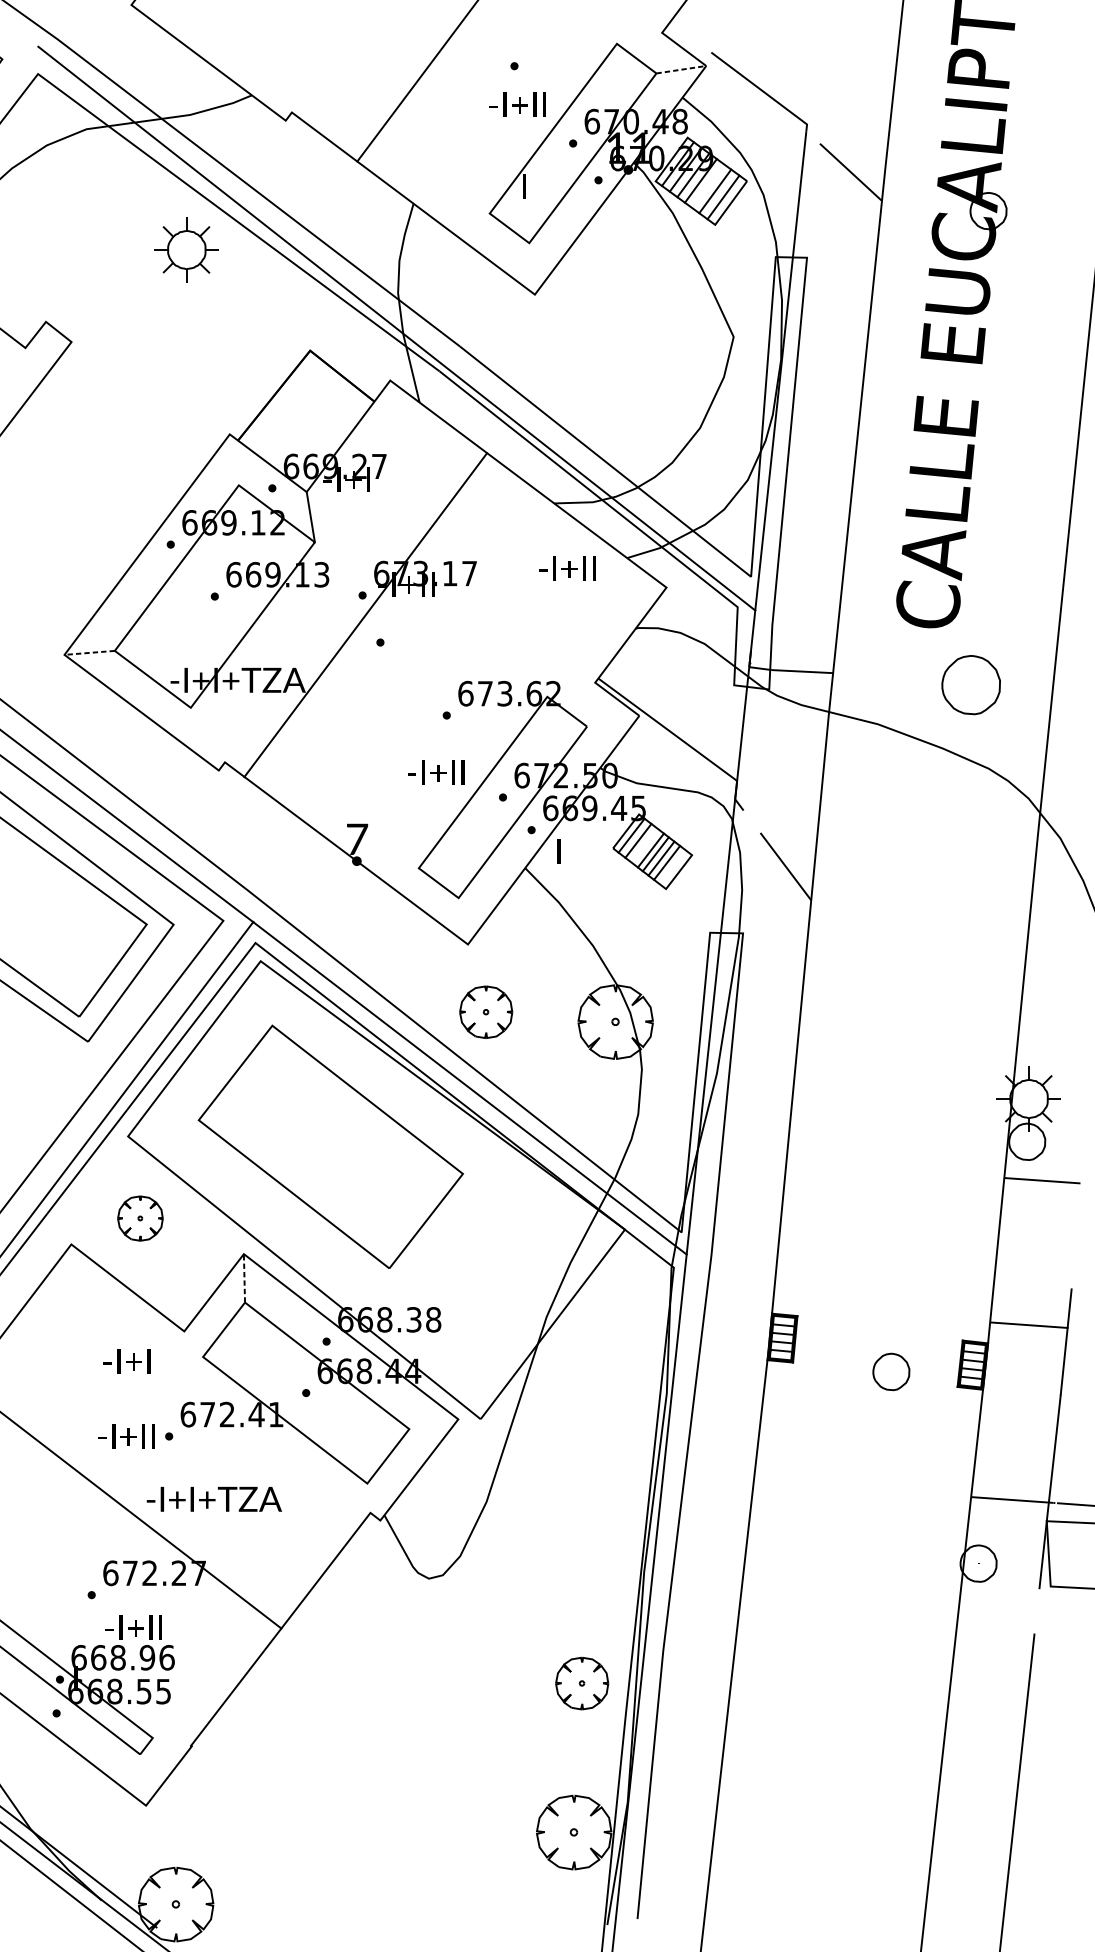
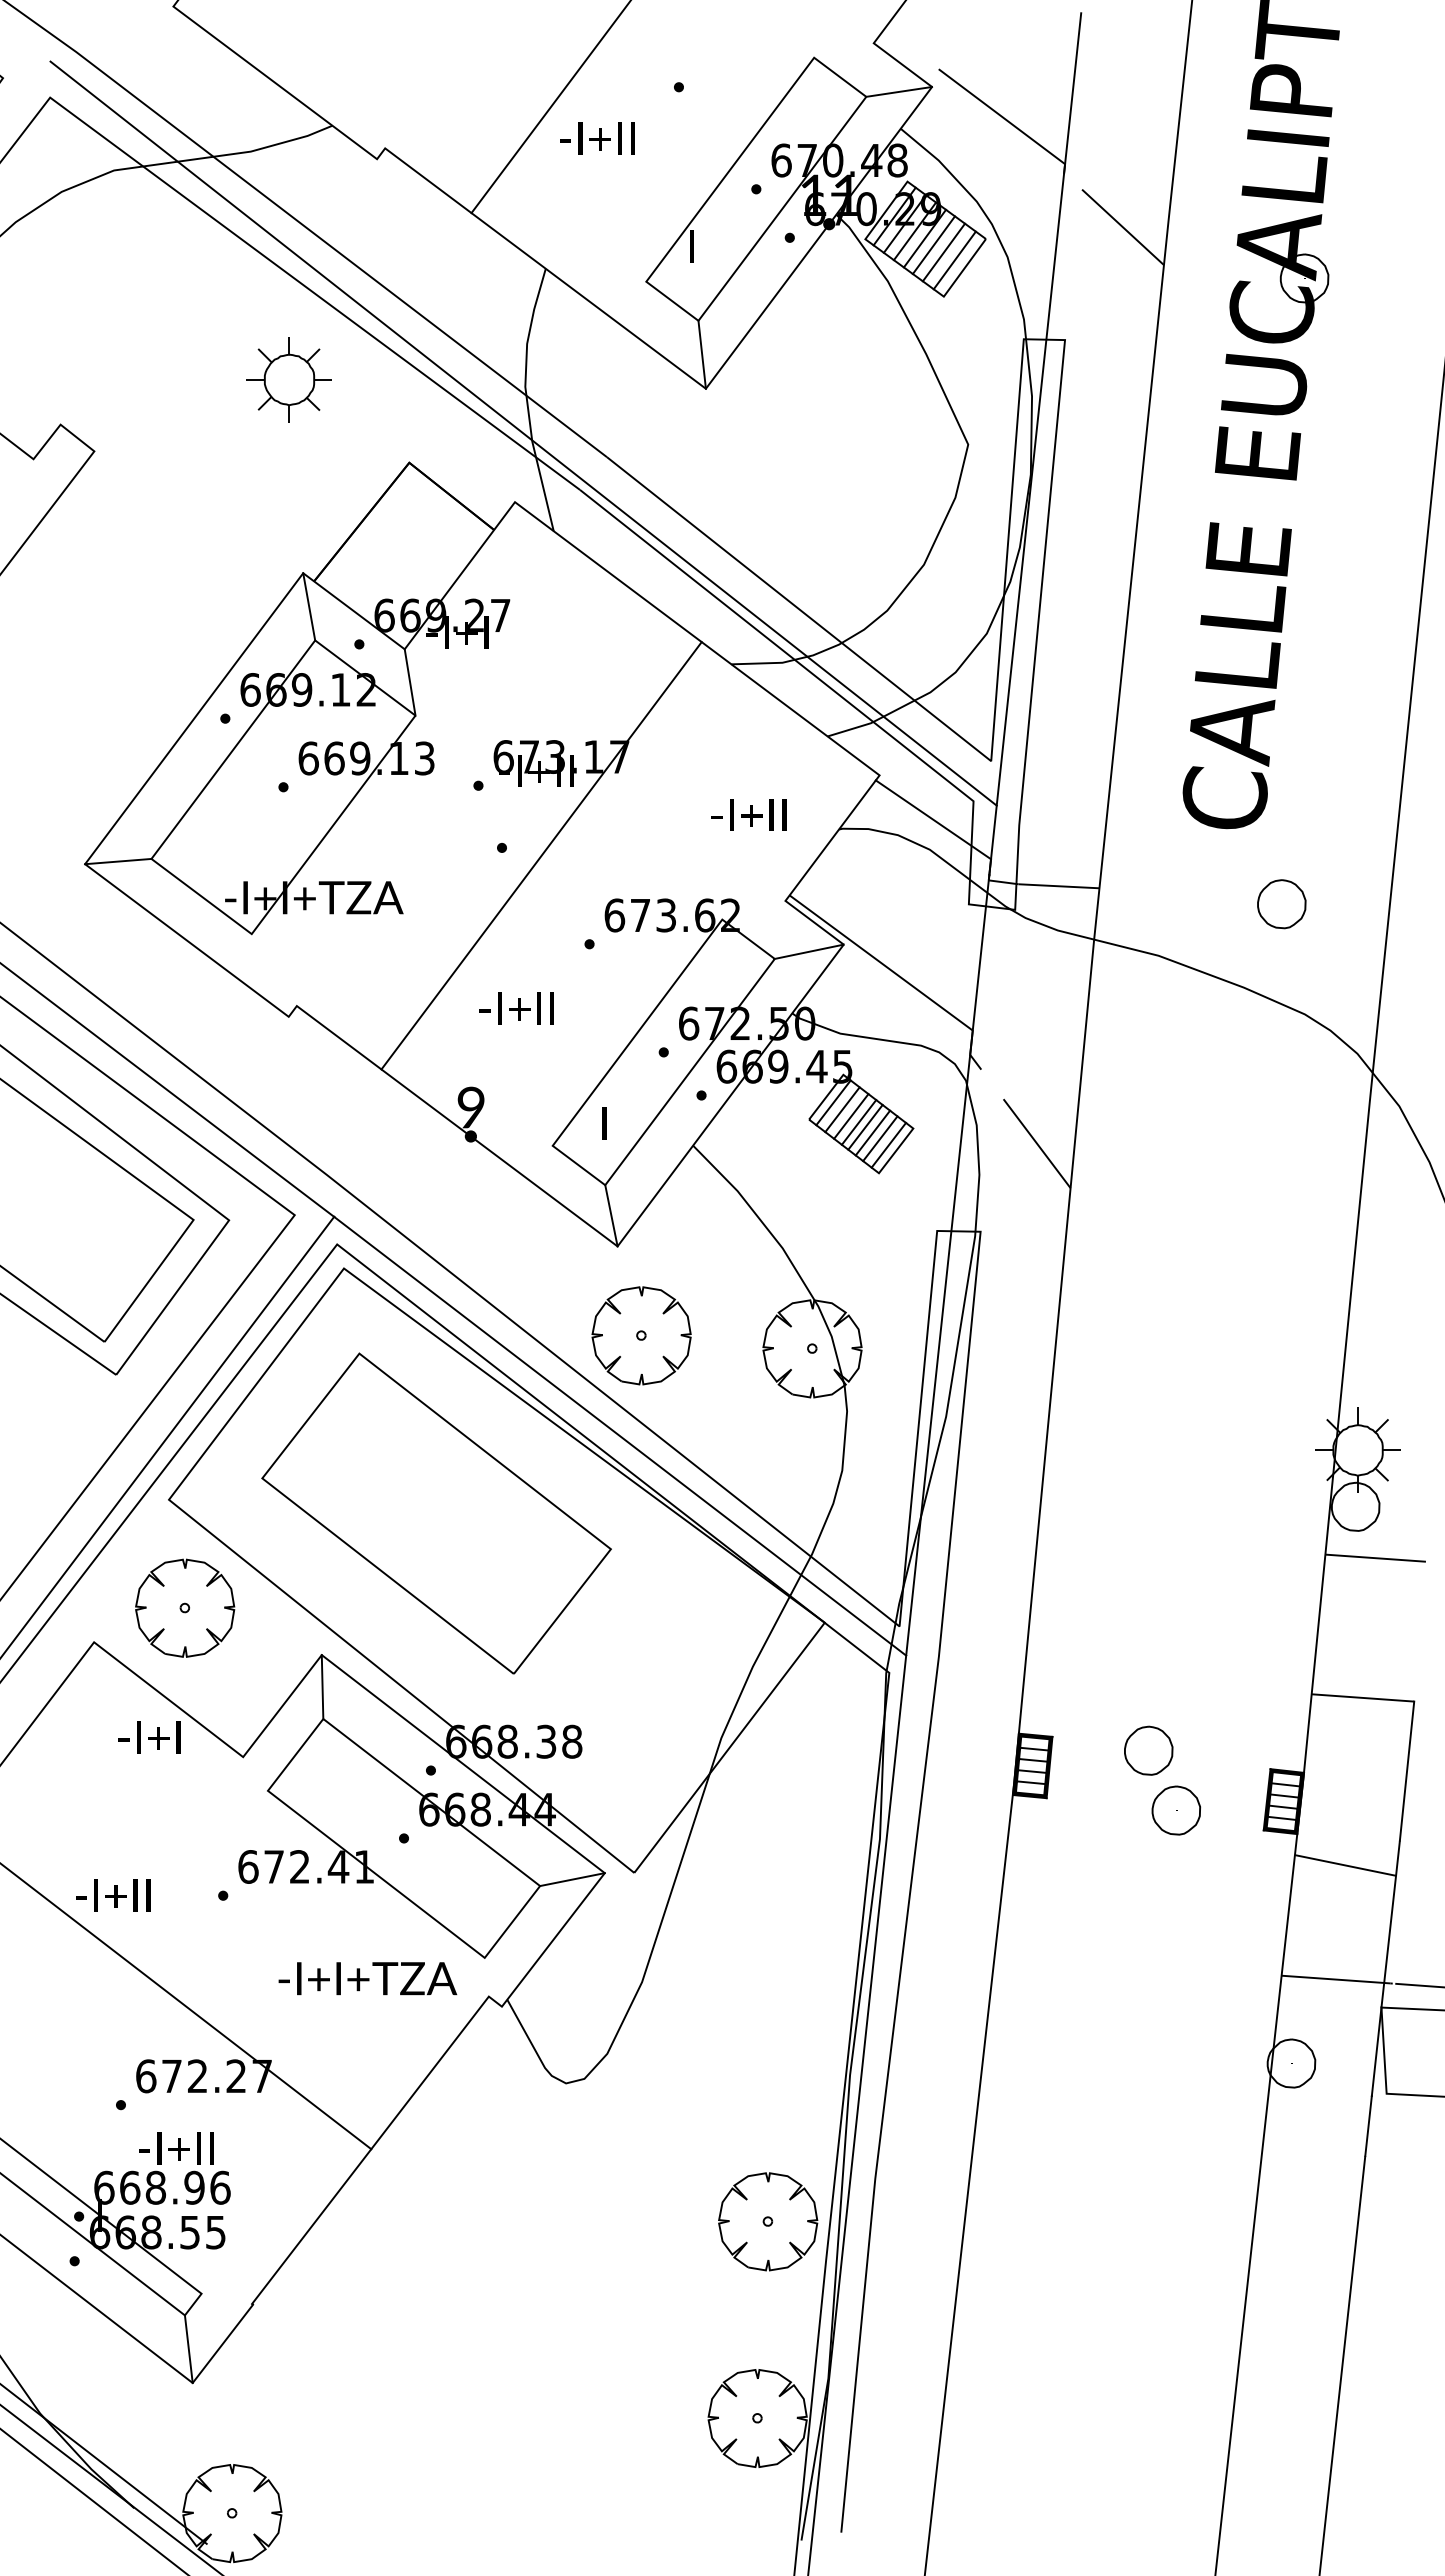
line: (681, 69) -> (899, 91), dashed -> solid
line: (812, 70) -> (1072, 93), added
text: (517, 105) -> (597, 138), moved
line: (707, 186) -> (933, 245), added
part: (186, 249) -> (288, 379), moved
line: (531, 268) -> (701, 354), added
line: (234, 459) -> (309, 606), added
text: (567, 567) -> (748, 814), moved
line: (365, 614) -> (541, 855), moved
line: (707, 621) -> (933, 819), added
line: (89, 652) -> (117, 861), dashed -> solid
part: (971, 685) -> (1281, 904), size x0.62
line: (612, 721) -> (808, 951), added
text: (436, 772) -> (516, 1008), moved
text: (357, 839) -> (471, 1107), 7 -> 9
line: (645, 846) -> (851, 1116), added
text: (558, 851) -> (604, 1123), moved
line: (673, 867) -> (888, 1144), added
line: (463, 921) -> (611, 1215), added
part: (486, 1011) -> (641, 1335), size x1.43
part: (140, 1218) -> (185, 1607), size x1.67
line: (244, 1278) -> (322, 1687), dashed -> solid
line: (1029, 1324) -> (1362, 1697), moved
part: (870, 1326) -> (1148, 1750), added
text: (126, 1361) -> (149, 1737), moved
line: (1019, 1413) -> (1345, 1865), added
line: (433, 1424) -> (572, 1879), added
text: (126, 1436) -> (113, 1895), moved
text: (214, 1499) -> (367, 1978), moved
line: (1036, 1610) -> (1368, 2125), added
part: (582, 1683) -> (768, 2221), size x1.43
line: (142, 1780) -> (188, 2349), added

